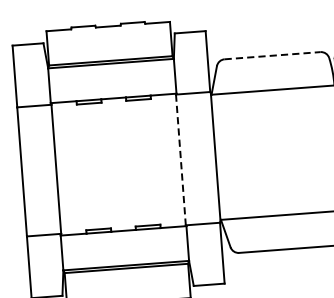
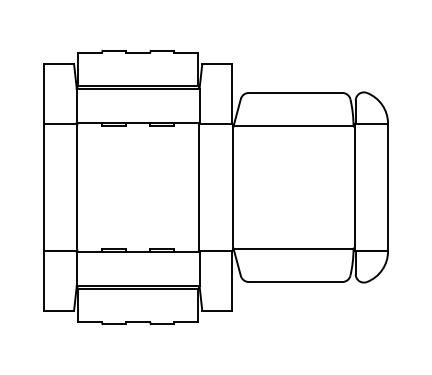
line: (272, 55) -> (295, 92), dashed -> solid
line: (181, 159) -> (199, 187), dashed -> solid

